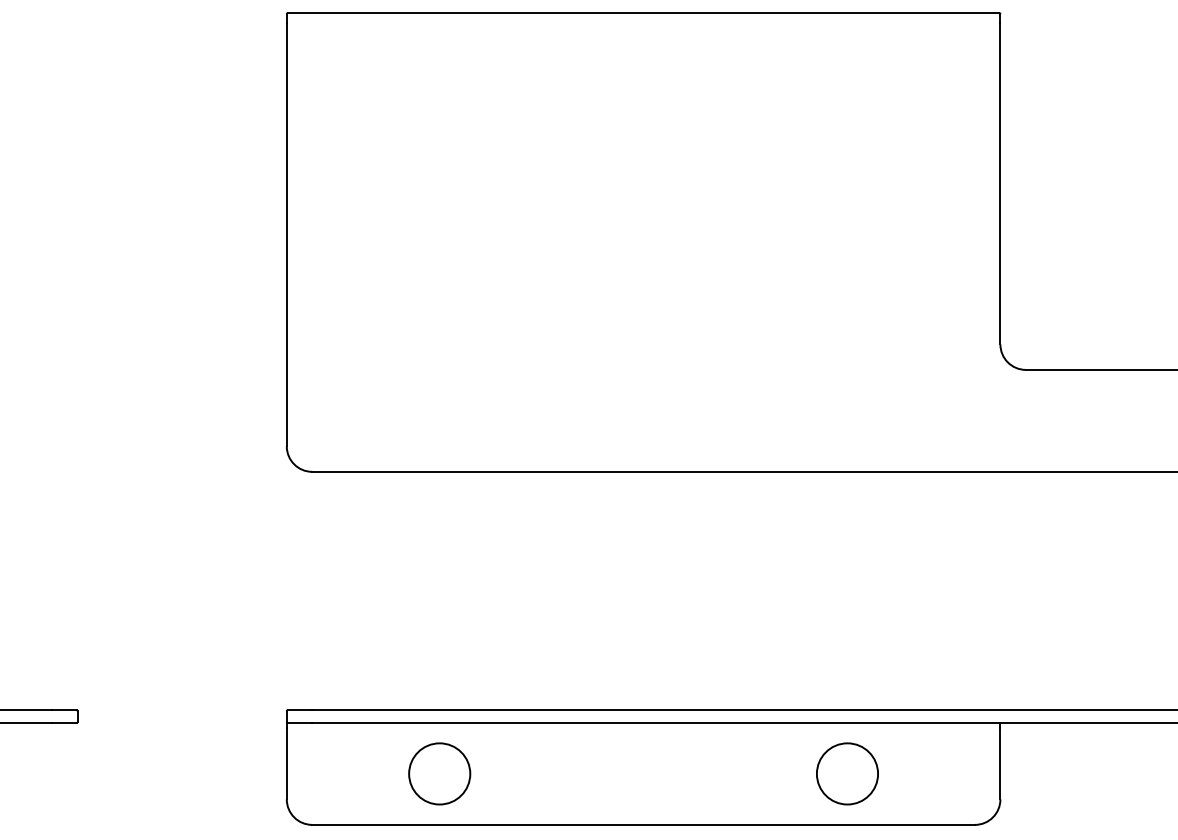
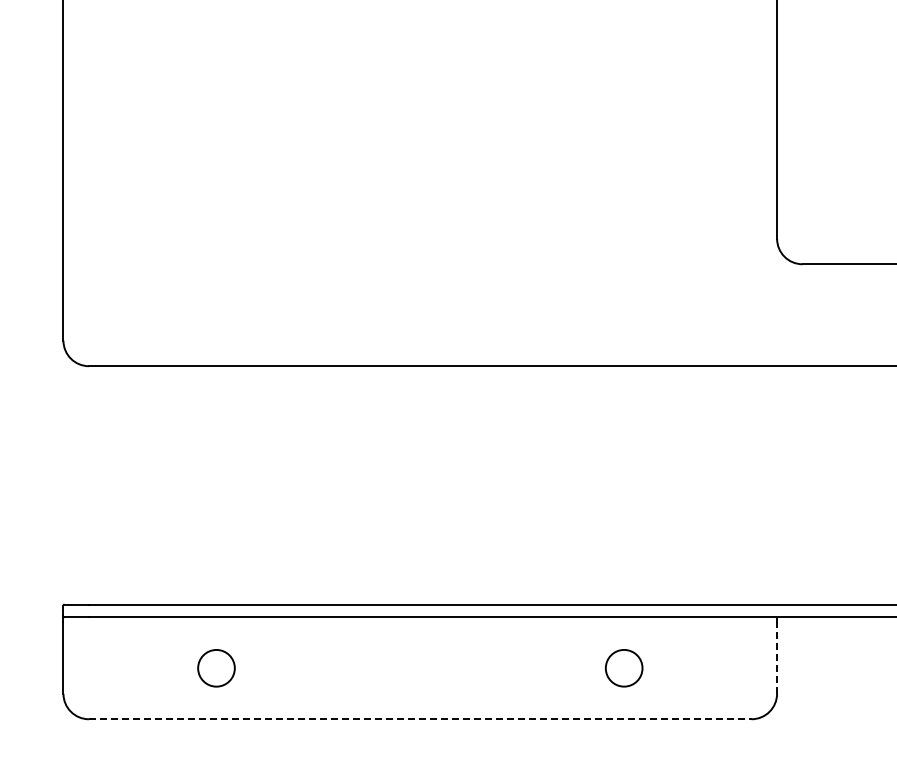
line: (1000, 763) -> (777, 657), solid -> dashed
circle: (439, 773) -> (216, 667), size x0.6
circle: (847, 773) -> (624, 667), size x0.6
line: (644, 824) -> (421, 718), solid -> dashed

